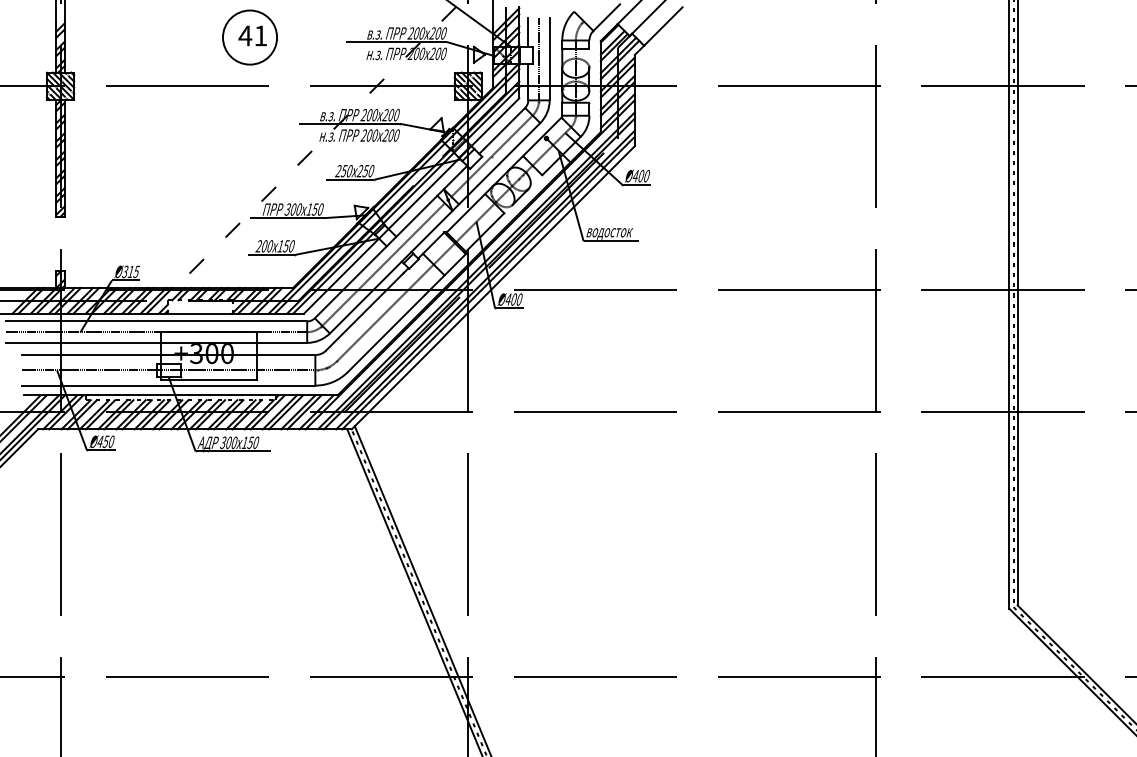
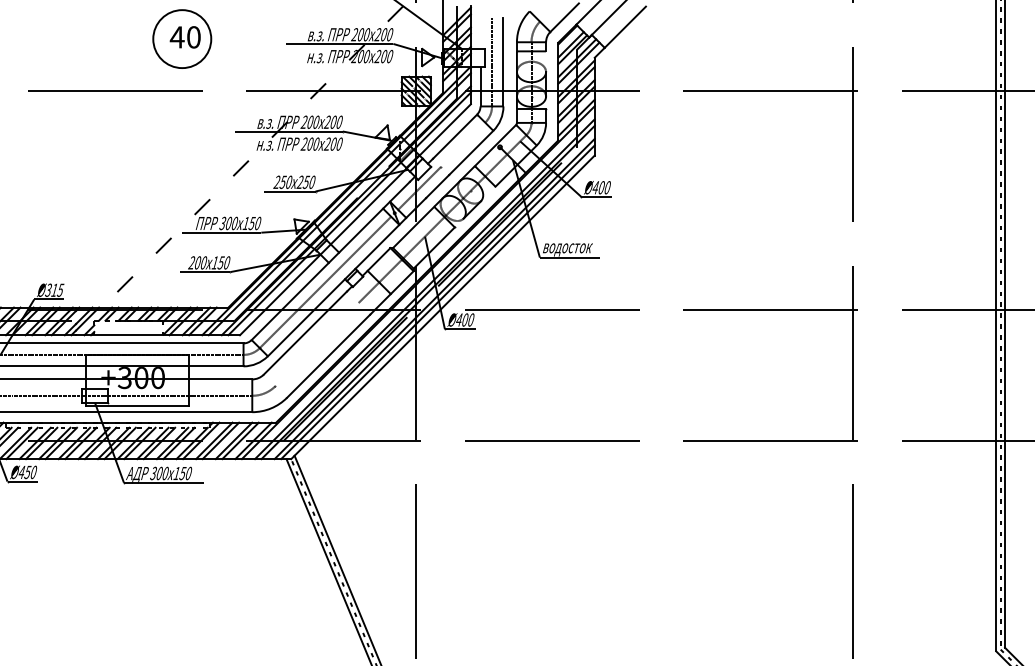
line: (528, 31) -> (480, 32), removed
text: (260, 35) -> (193, 36), 41 -> 40
line: (511, 135) -> (462, 144), removed
line: (375, 322) -> (316, 344), removed

